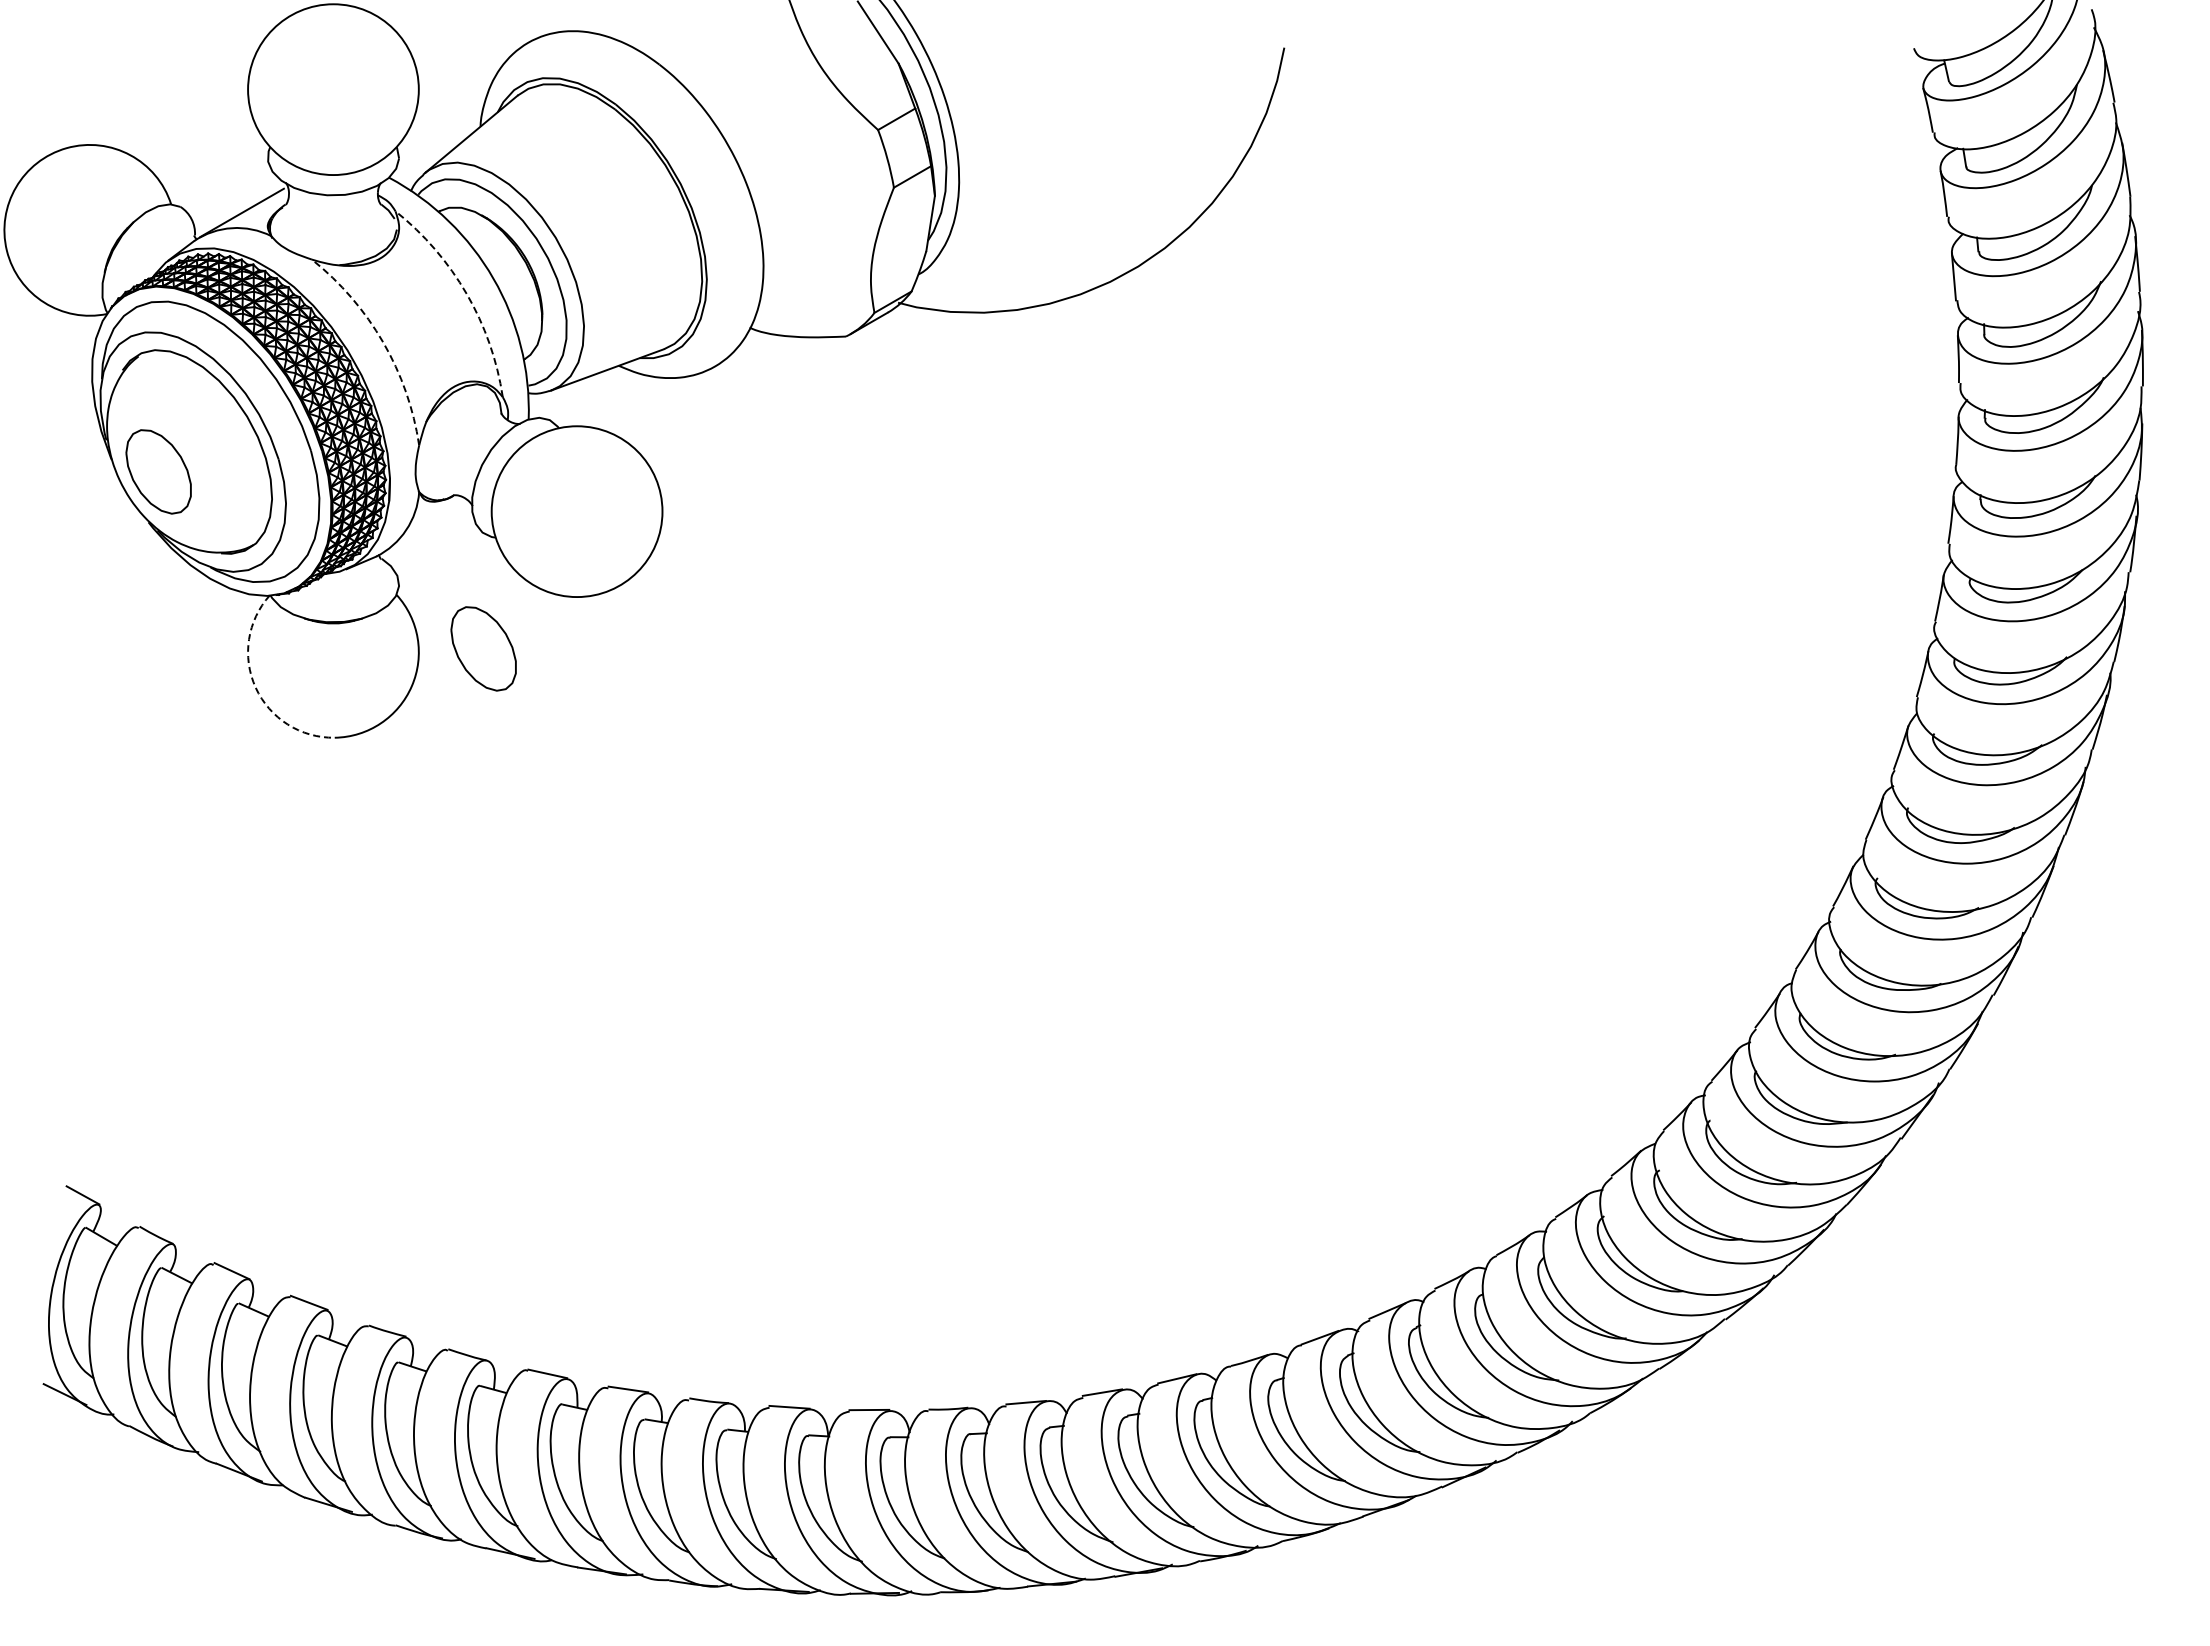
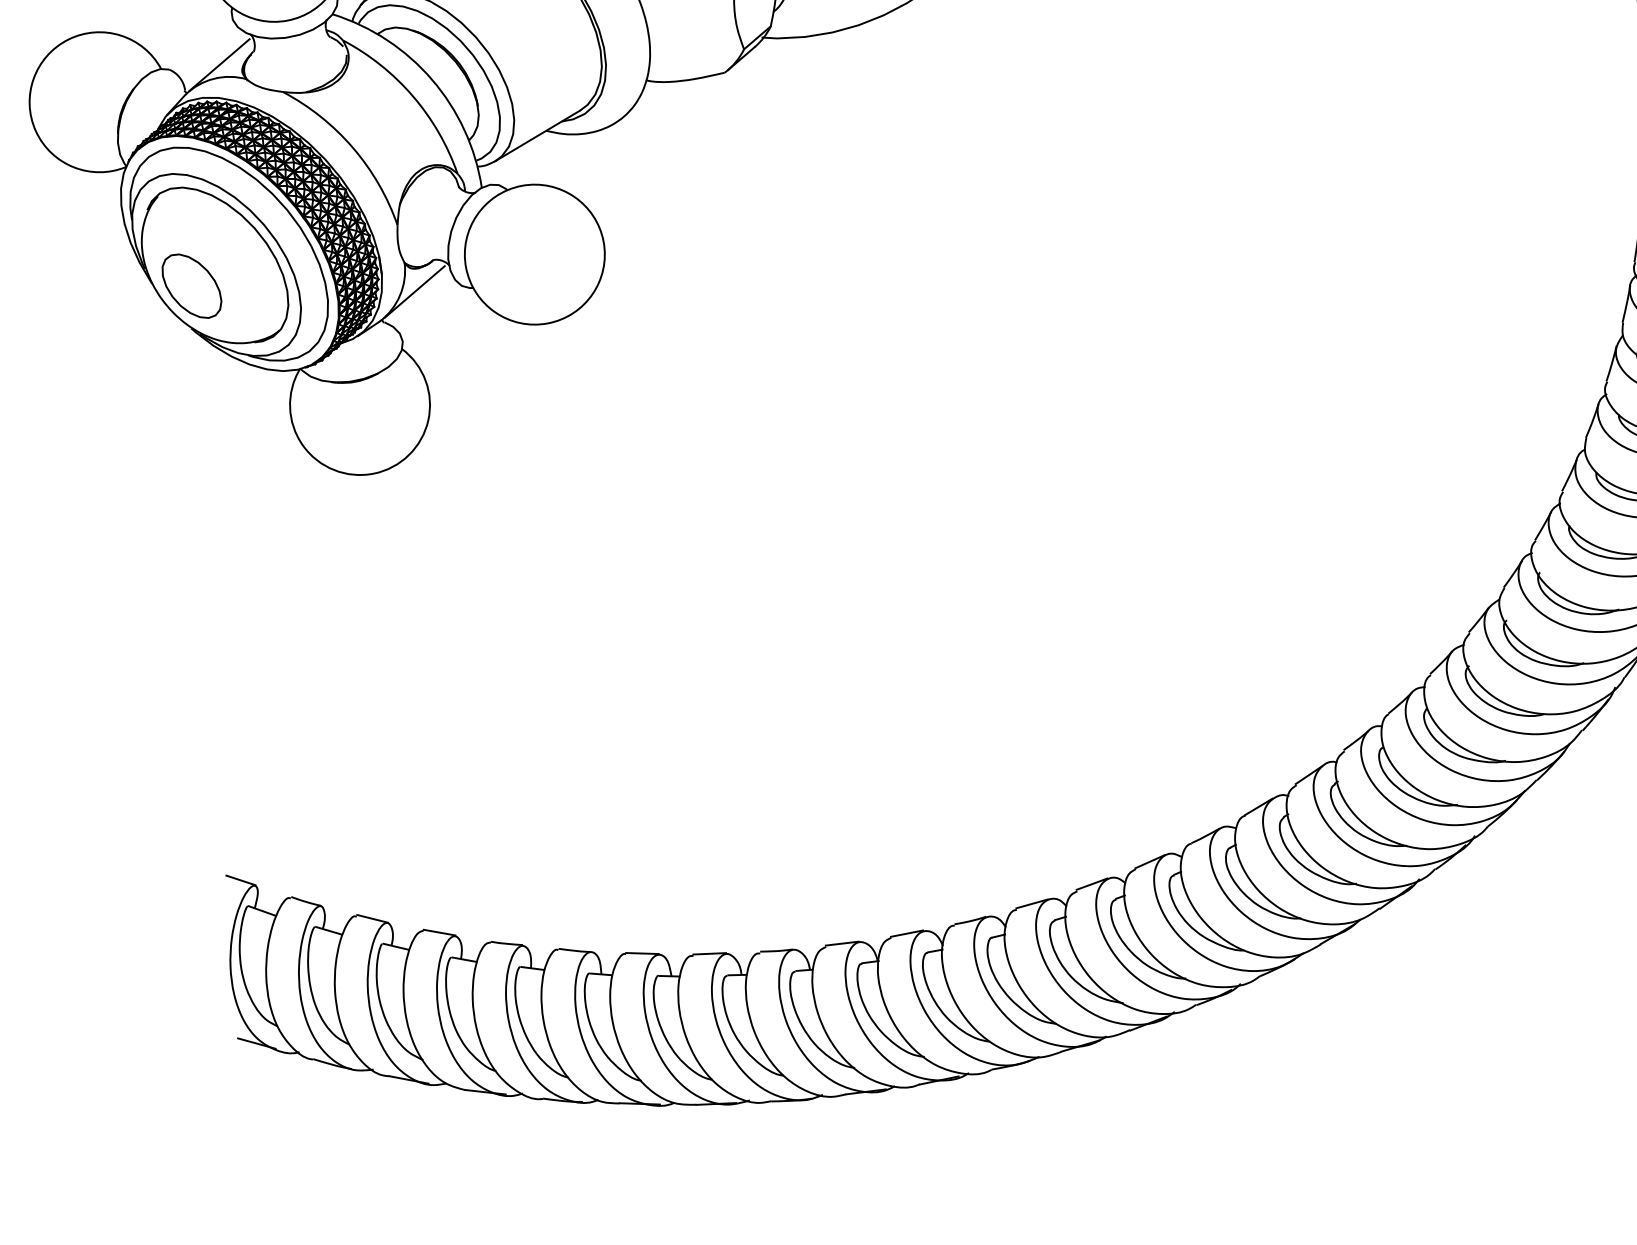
arc: (466, 294) -> (412, 96), dashed -> solid
arc: (383, 342) -> (353, 147), dashed -> solid
line: (424, 529) -> (414, 292), added
part: (483, 648) -> (480, 379), removed
arc: (255, 687) -> (302, 445), dashed -> solid

